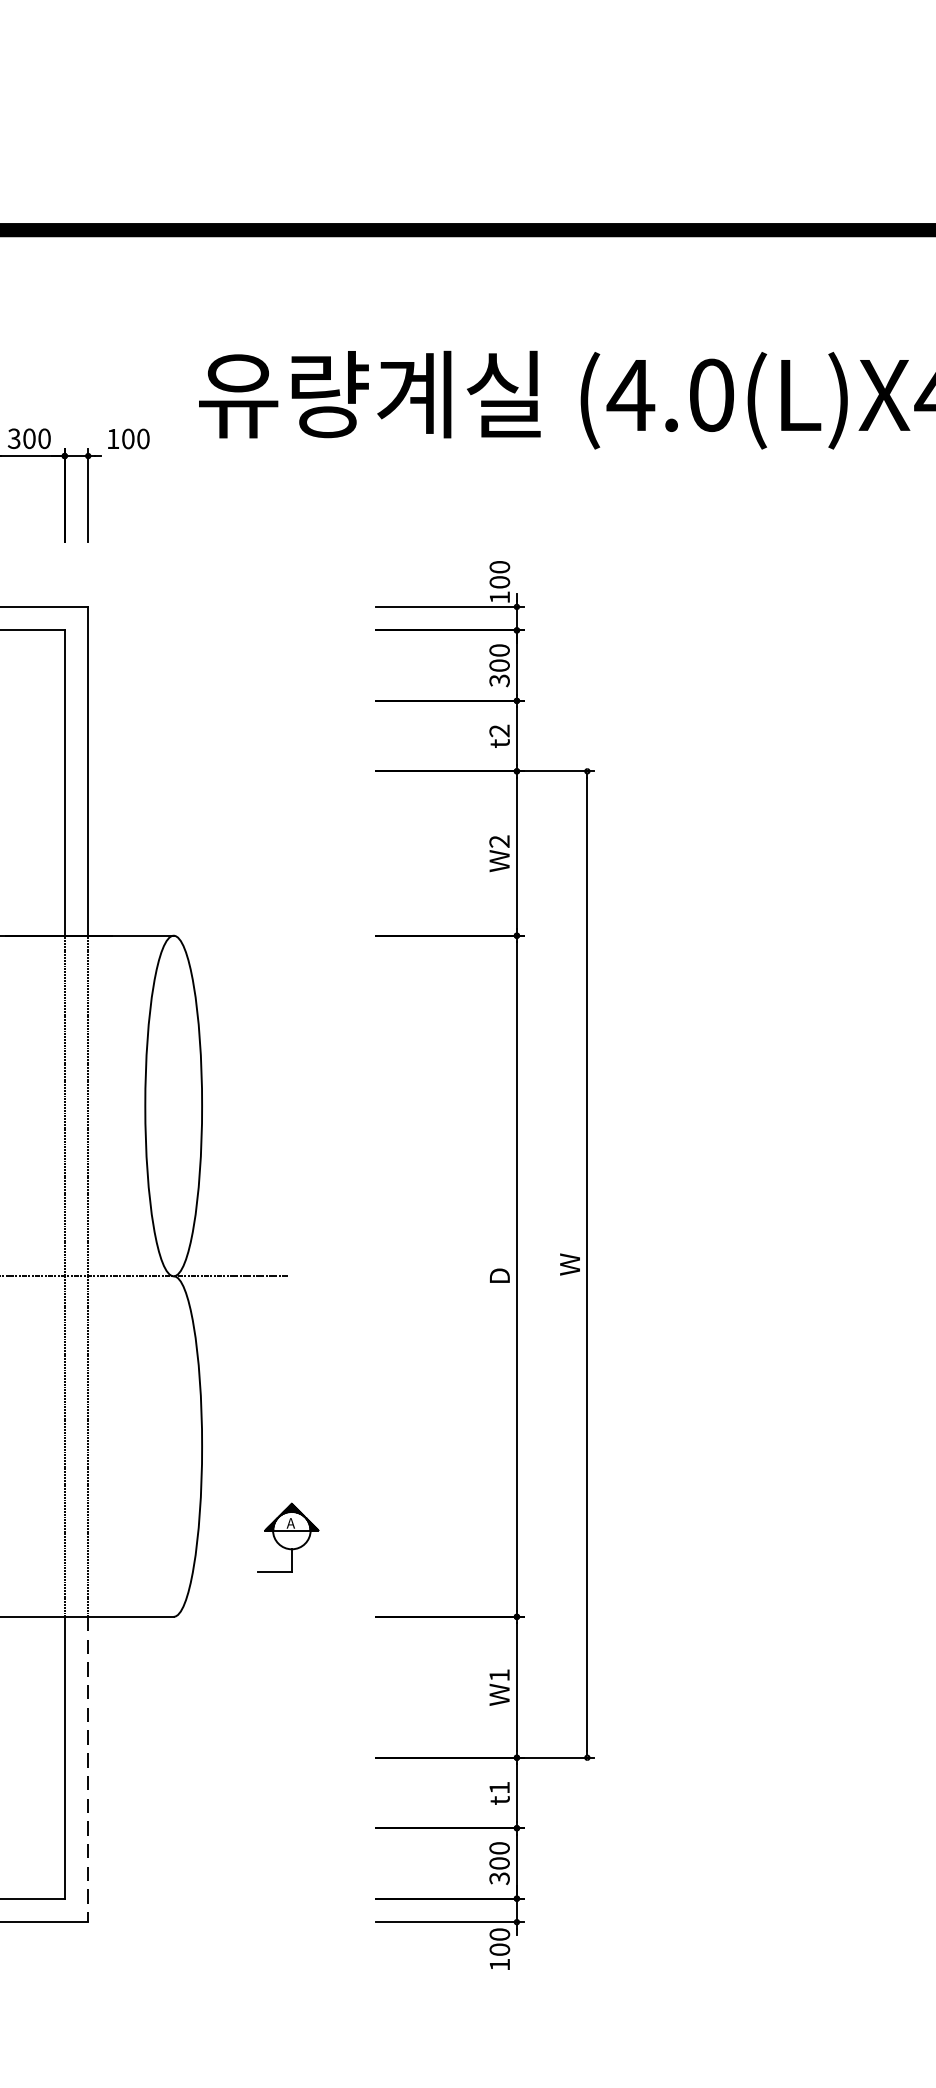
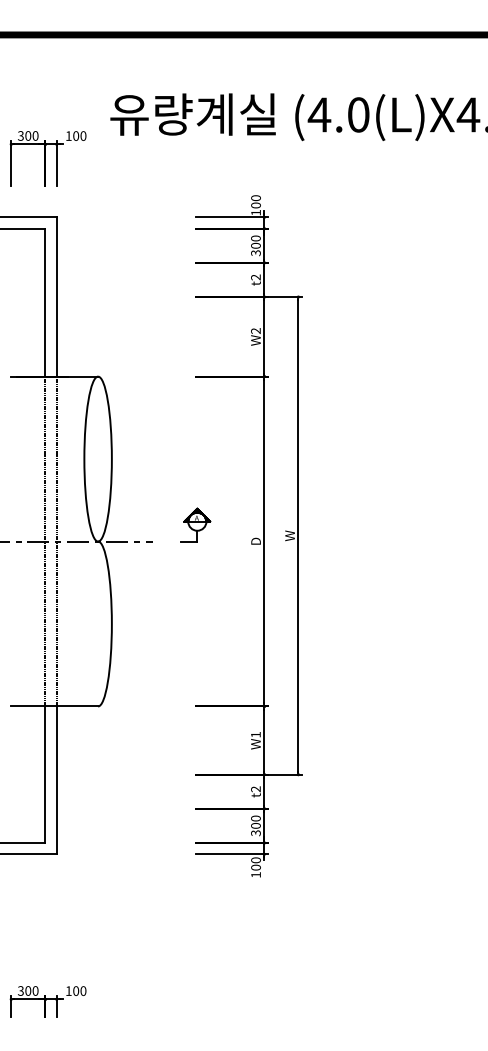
part: (288, 1536) -> (195, 524), moved
line: (87, 1769) -> (56, 780), dashed -> solid
text: (498, 1788) -> (255, 789), t1 -> t2

